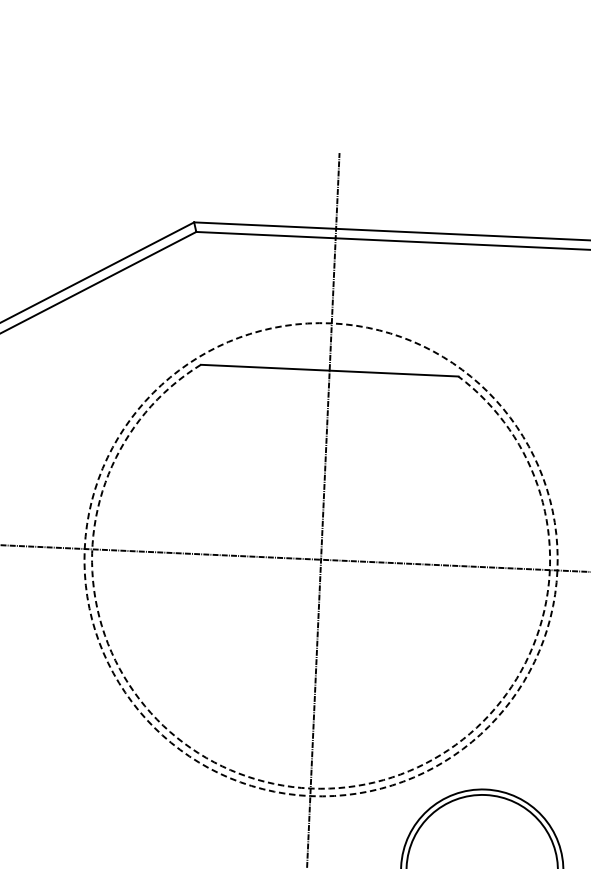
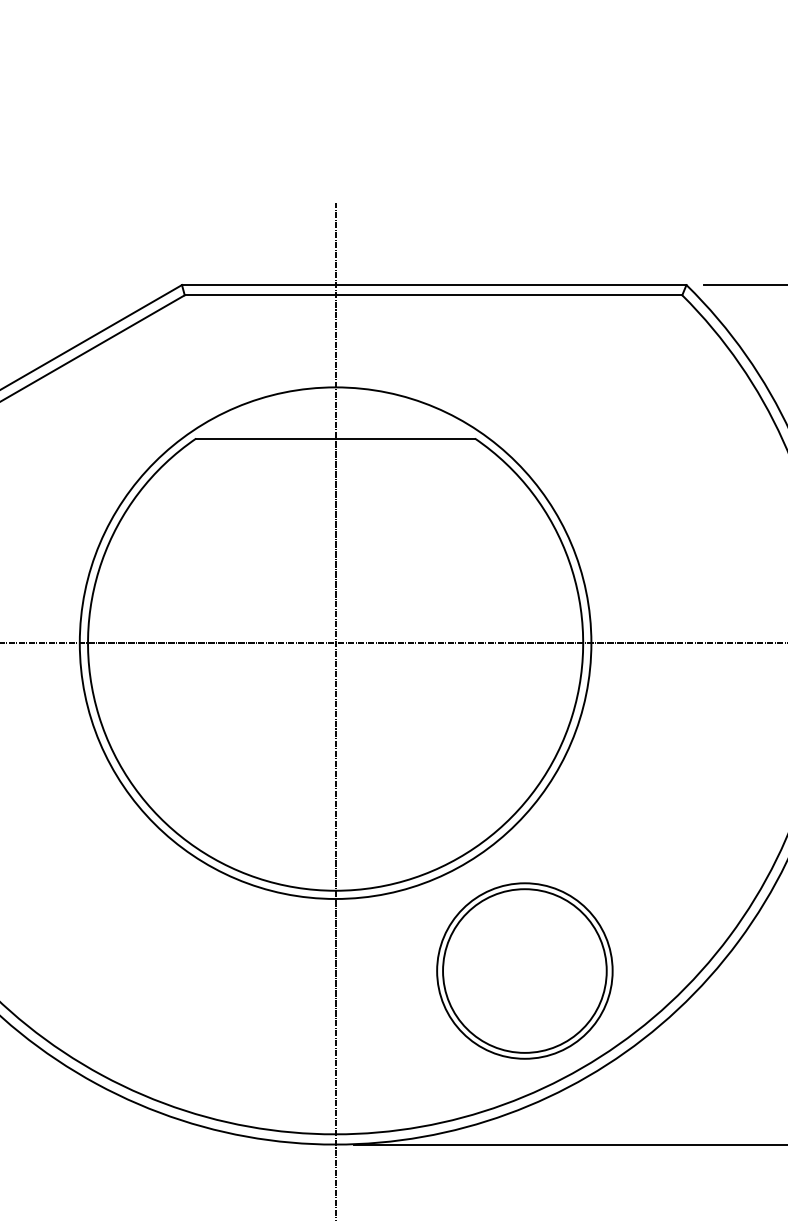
circle: (321, 559) -> (335, 642), dashed -> solid
arc: (310, 788) -> (335, 890), dashed -> solid

